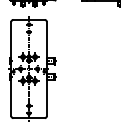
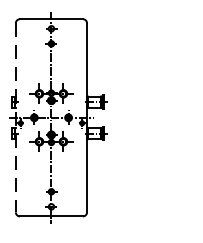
line: (11, 69) -> (16, 118), solid -> dashed

